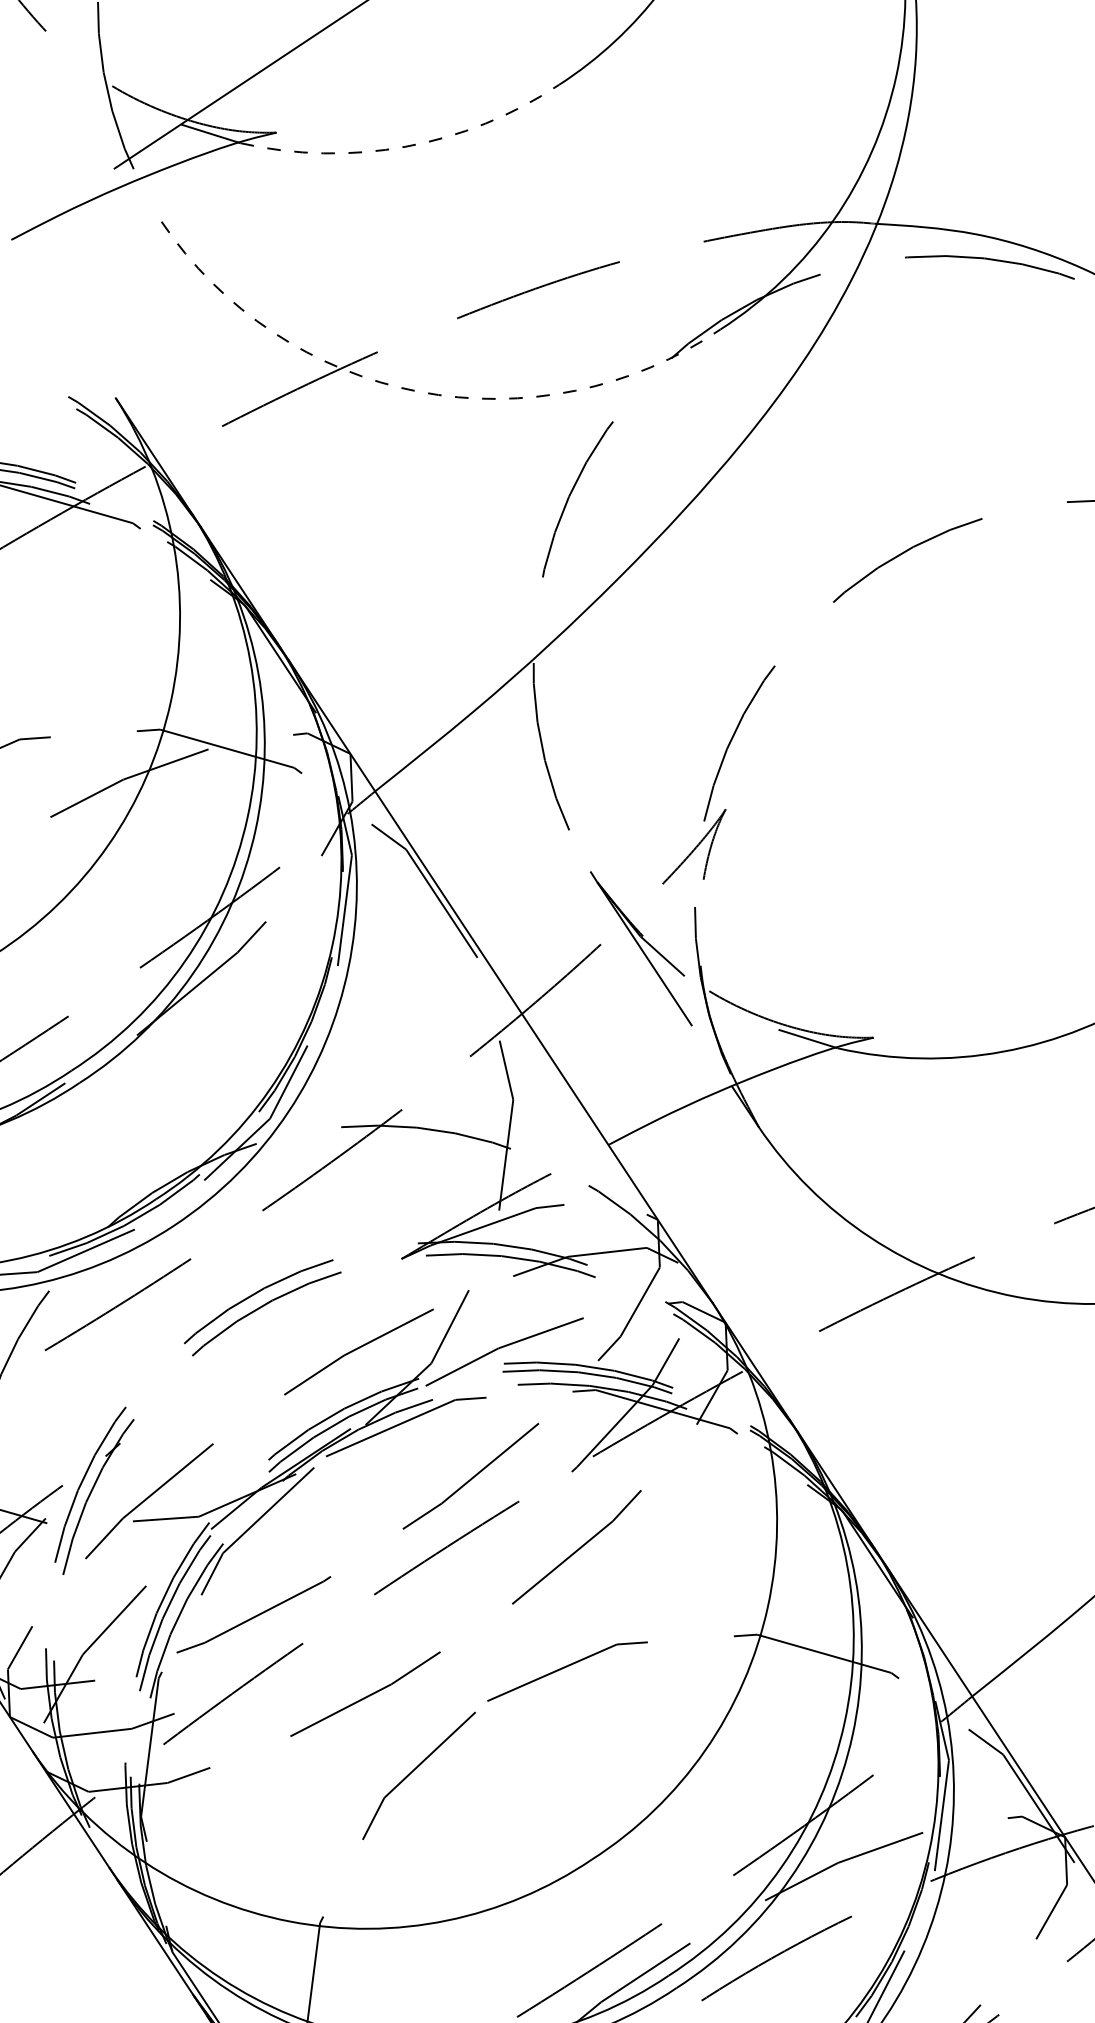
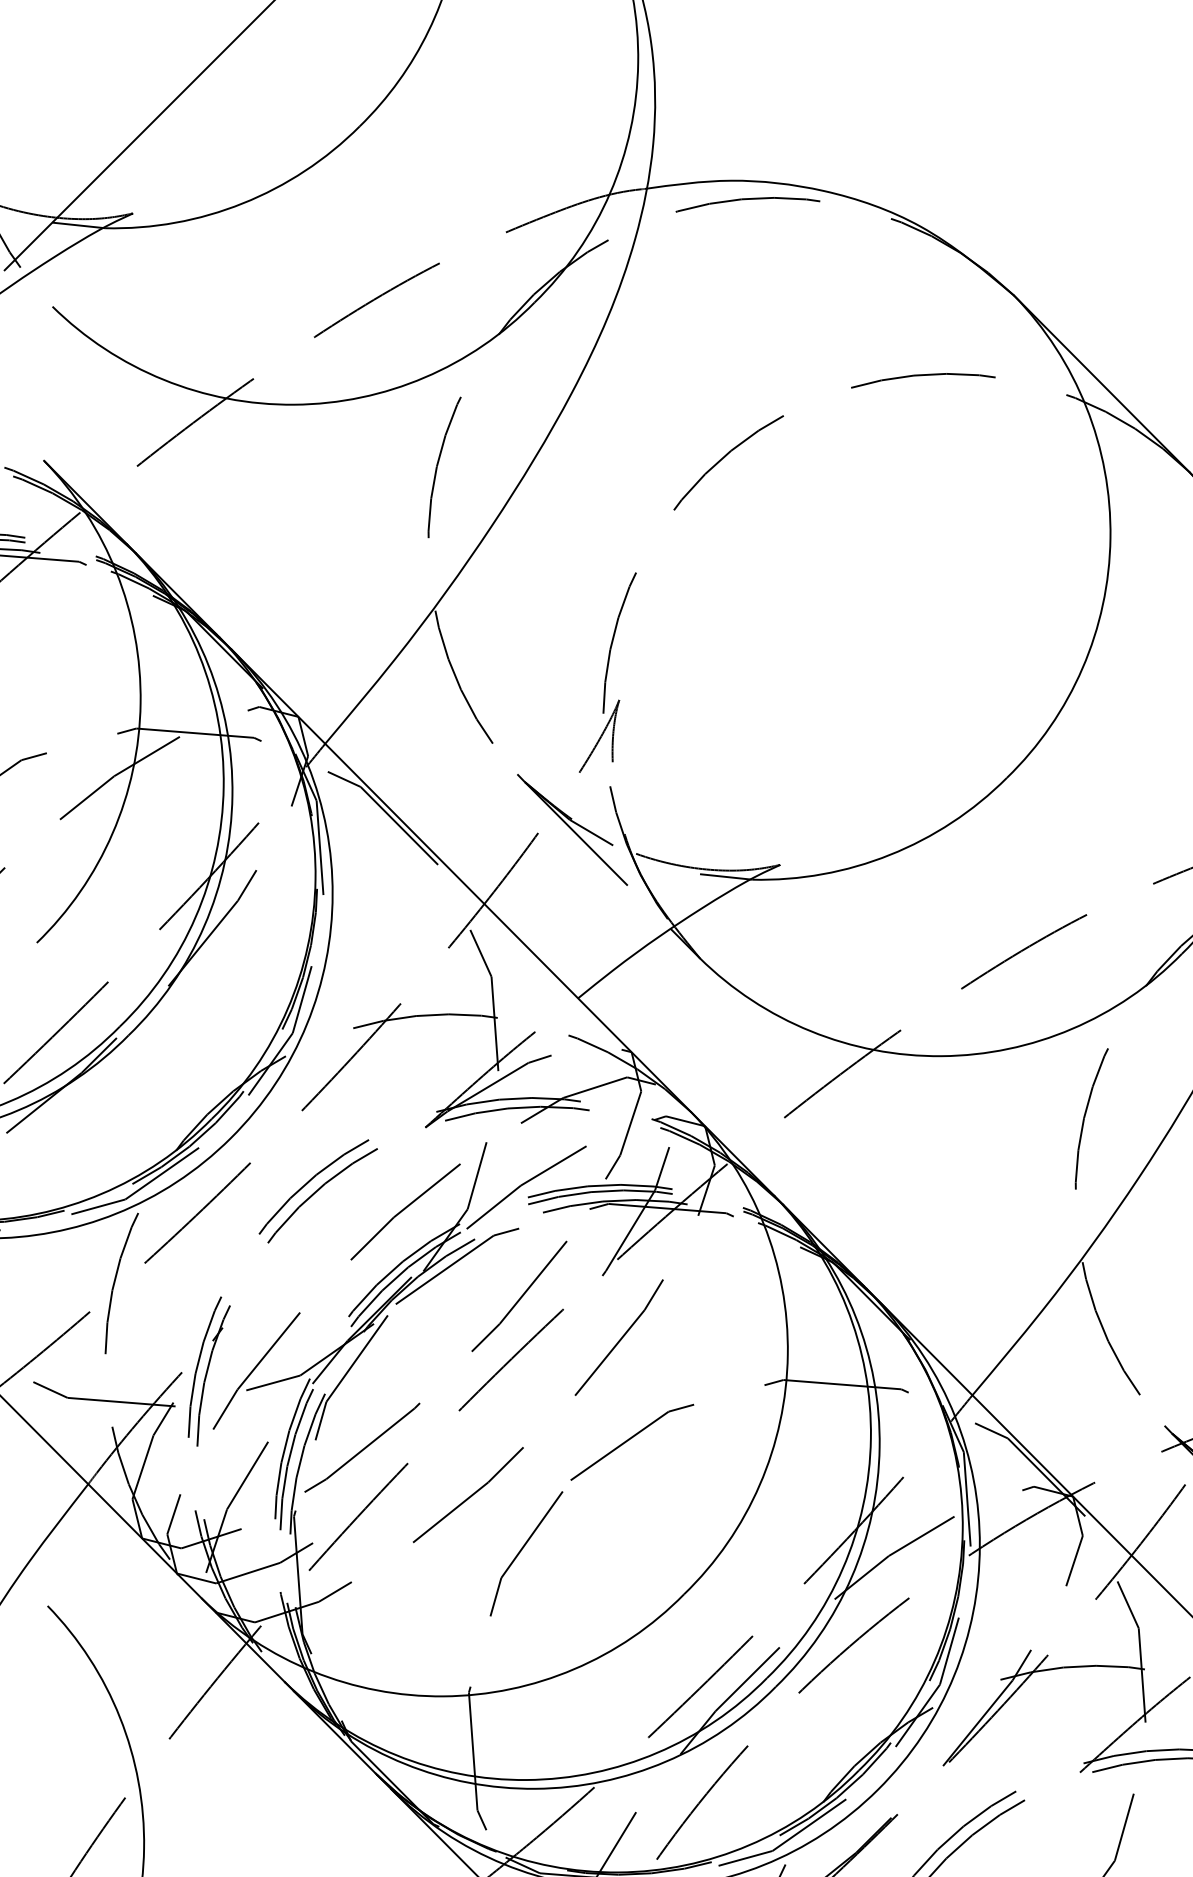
arc: (405, 146) -> (242, 203), dashed -> solid
arc: (418, 391) -> (294, 404), dashed -> solid

